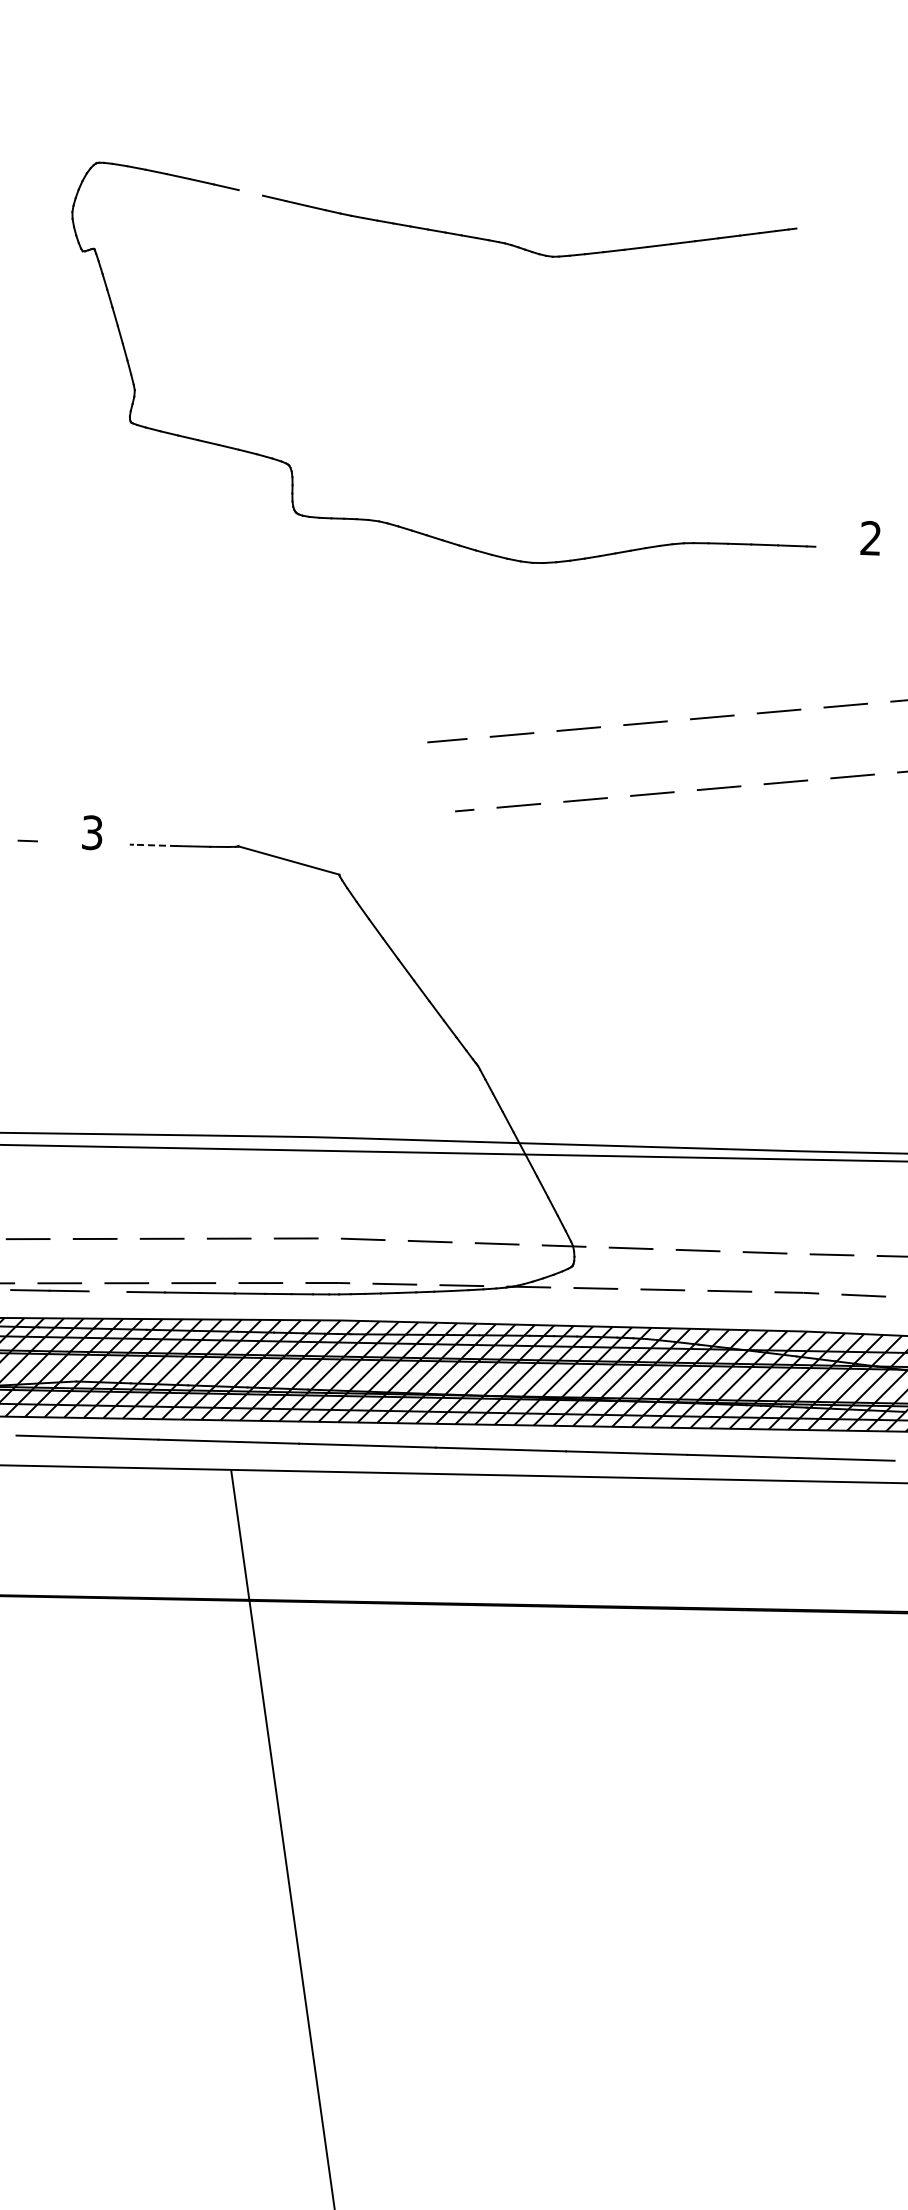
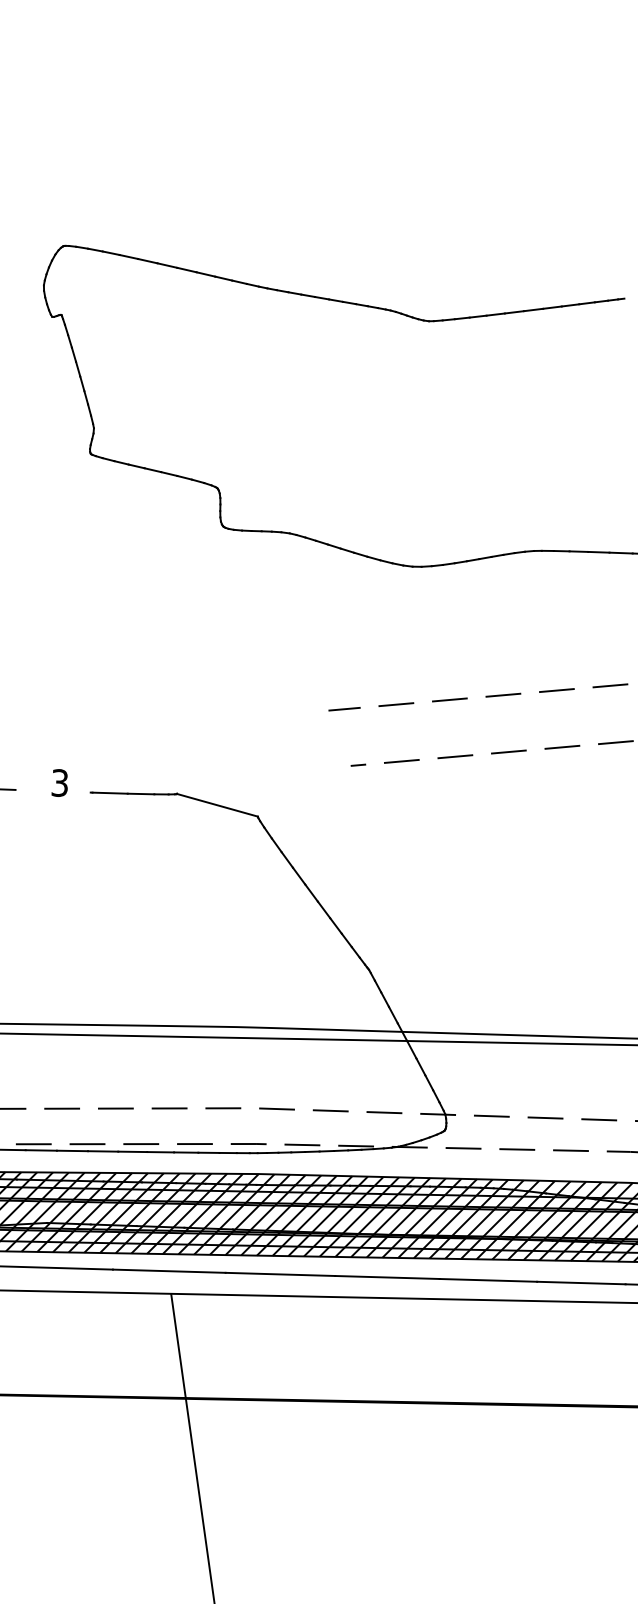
line: (250, 192) -> (186, 269), added
line: (155, 845) -> (110, 793), dashed -> solid
line: (107, 1291) -> (72, 1150), added

